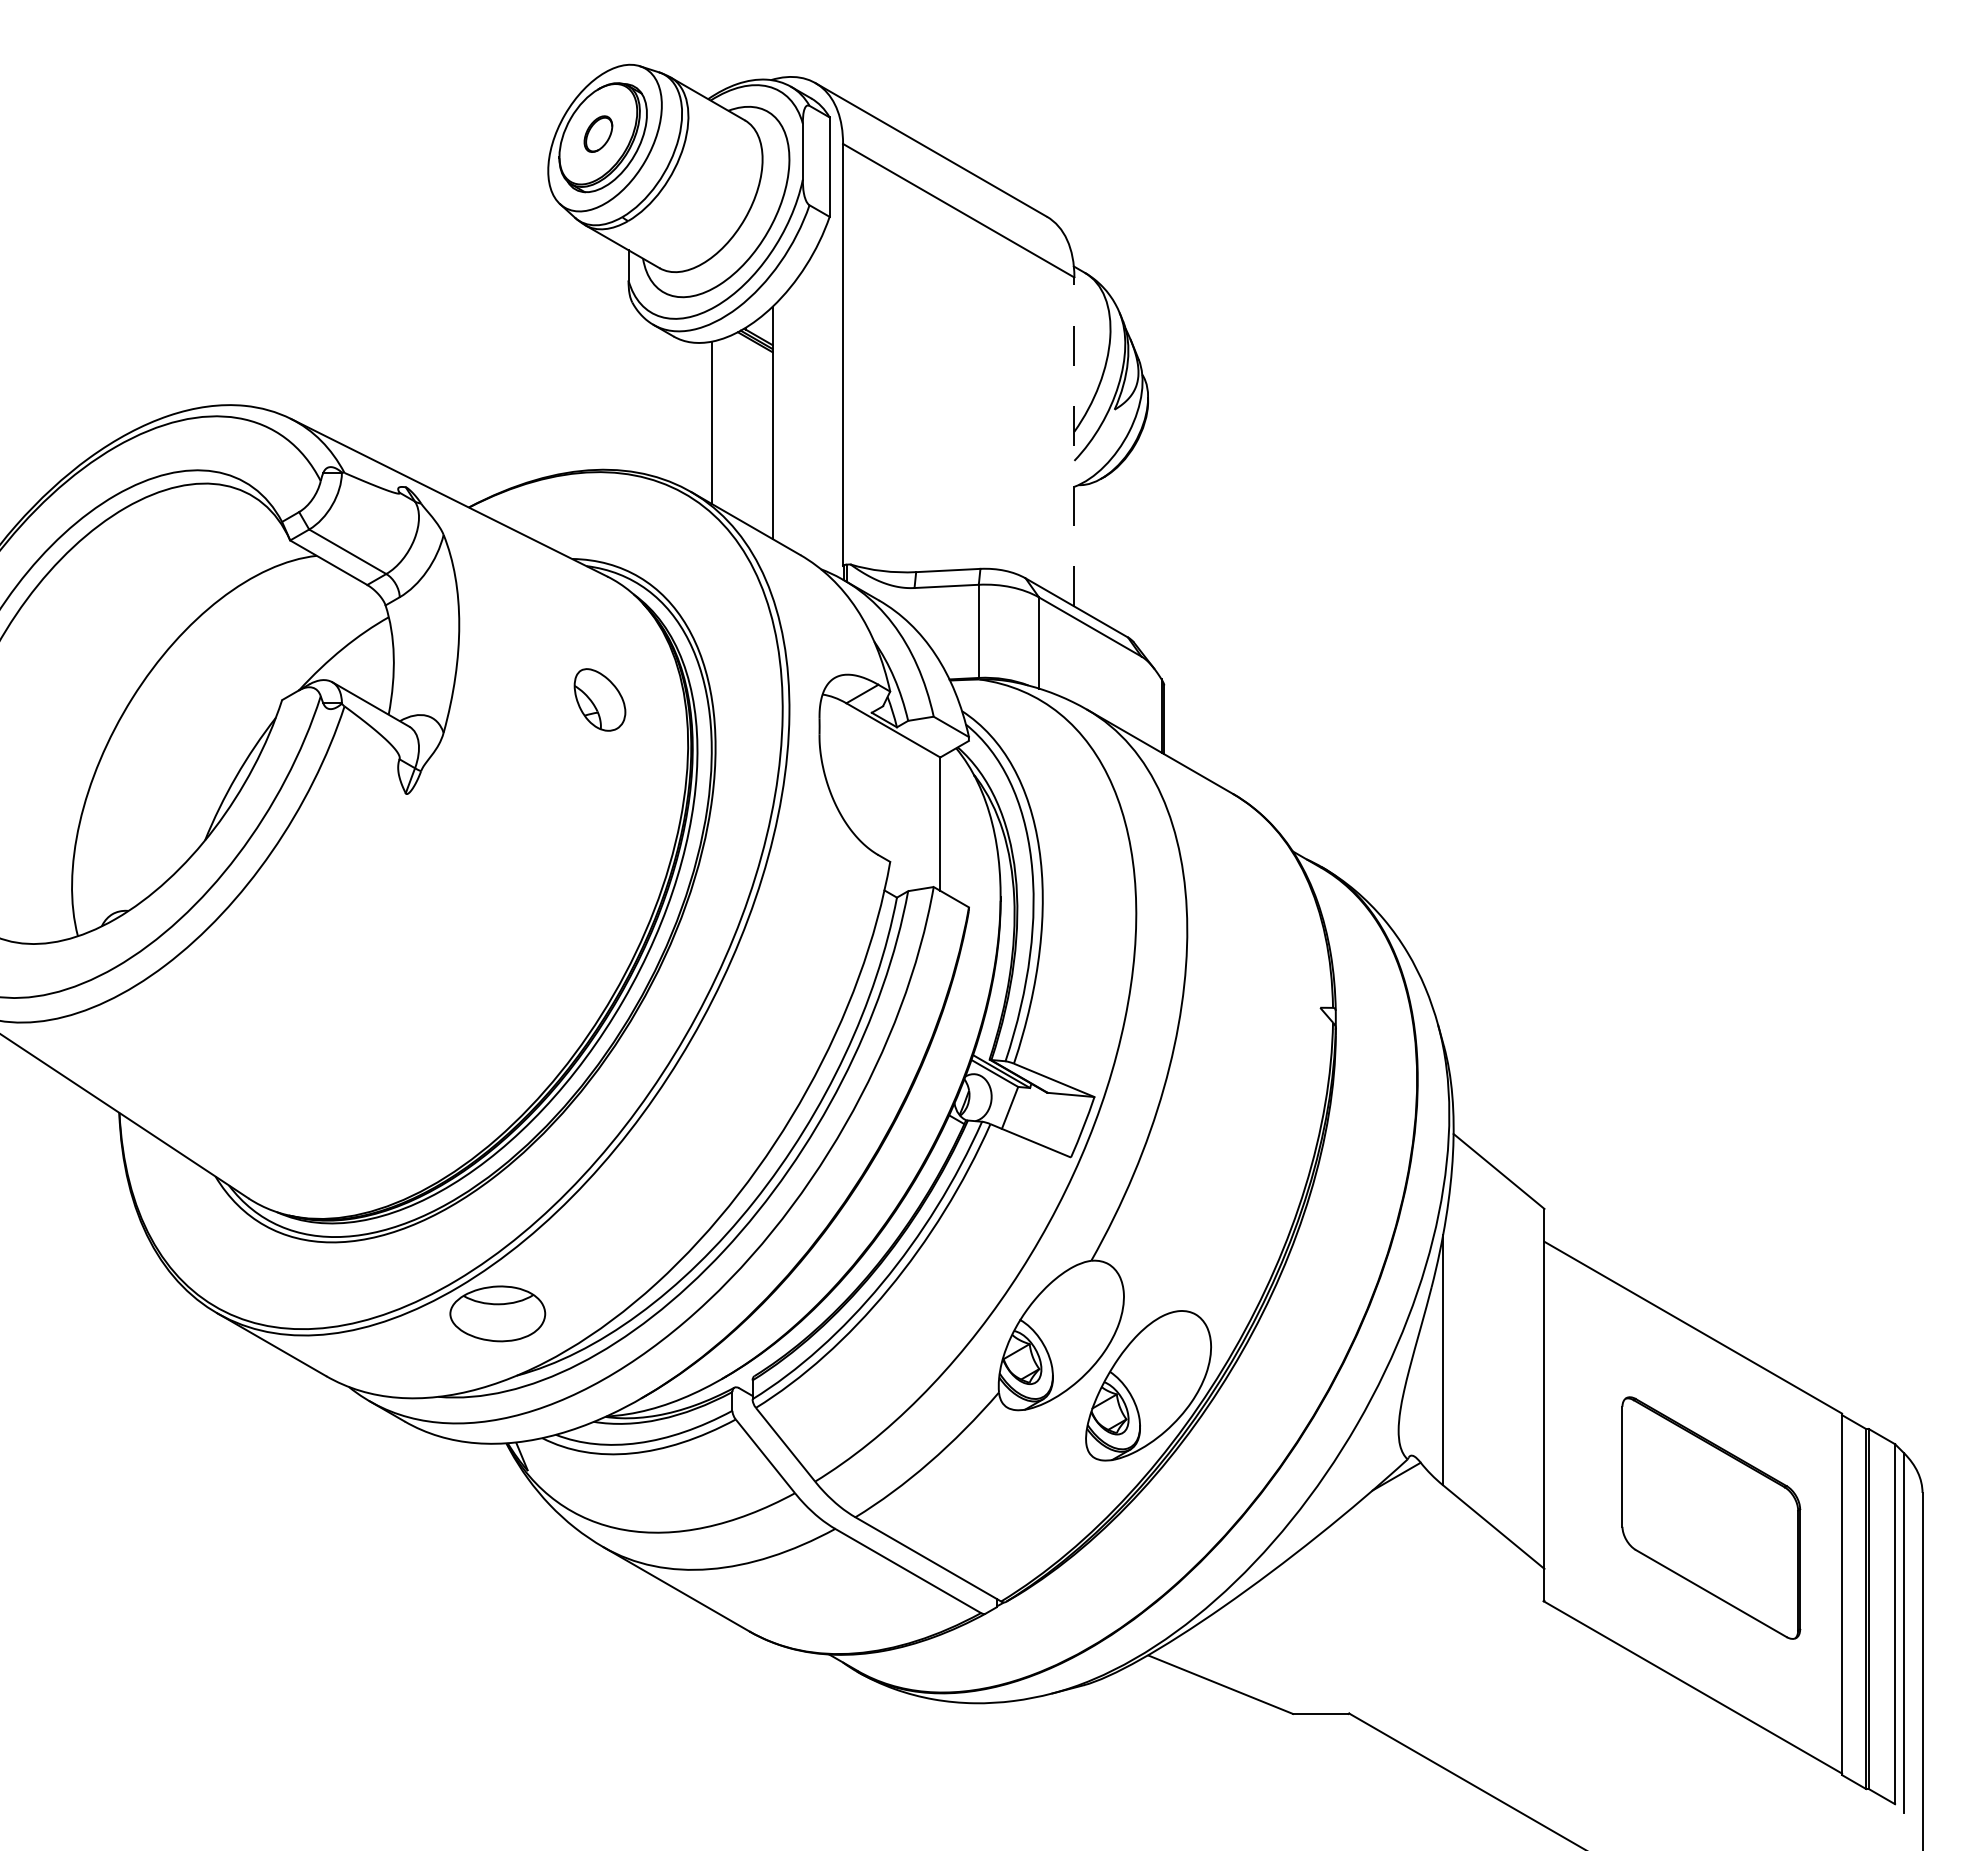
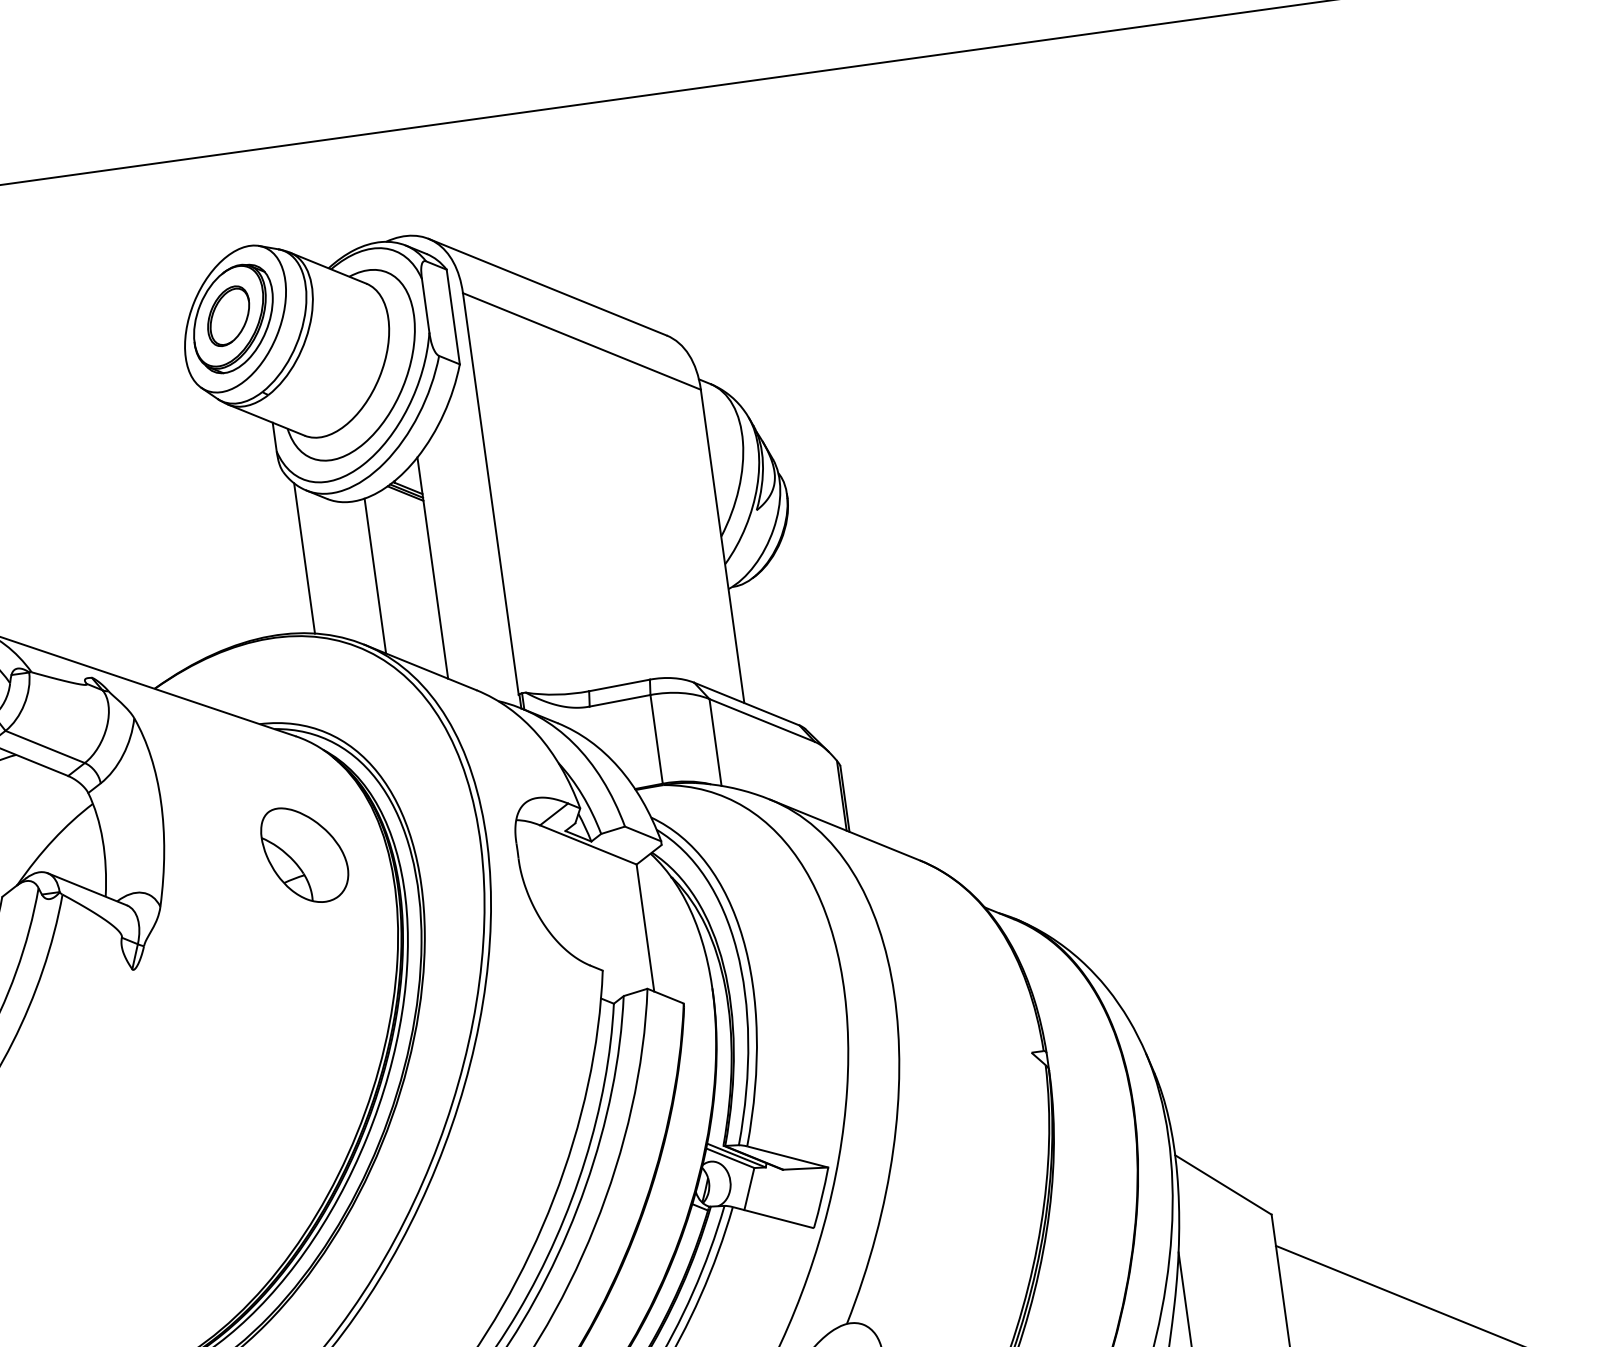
part: (598, 133) -> (228, 315), size x1.67
line: (641, 394) -> (304, 558), added
line: (1074, 442) -> (722, 546), dashed -> solid
part: (599, 699) -> (304, 854), size x1.67

